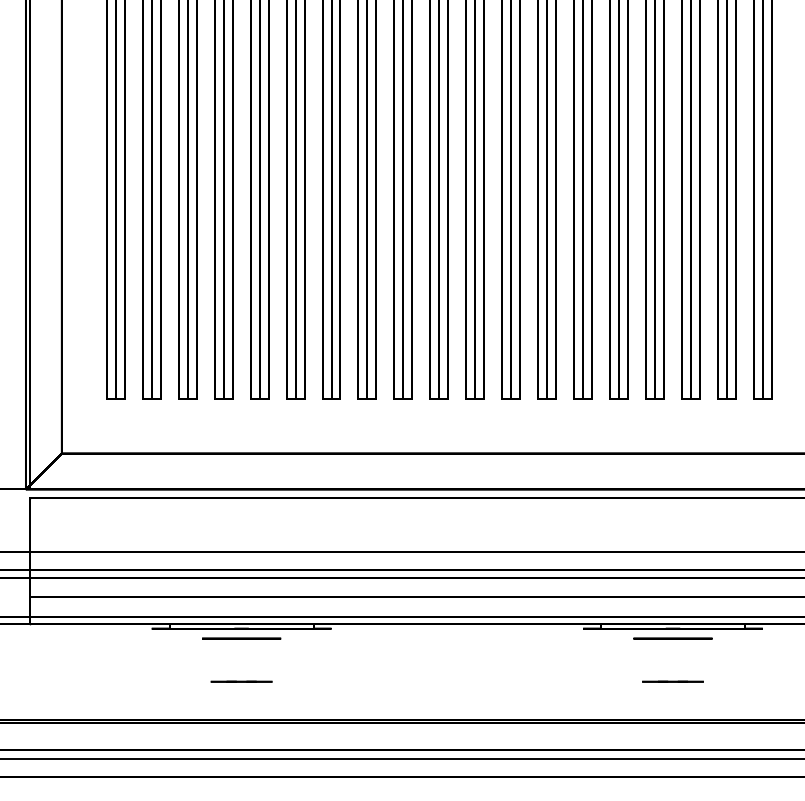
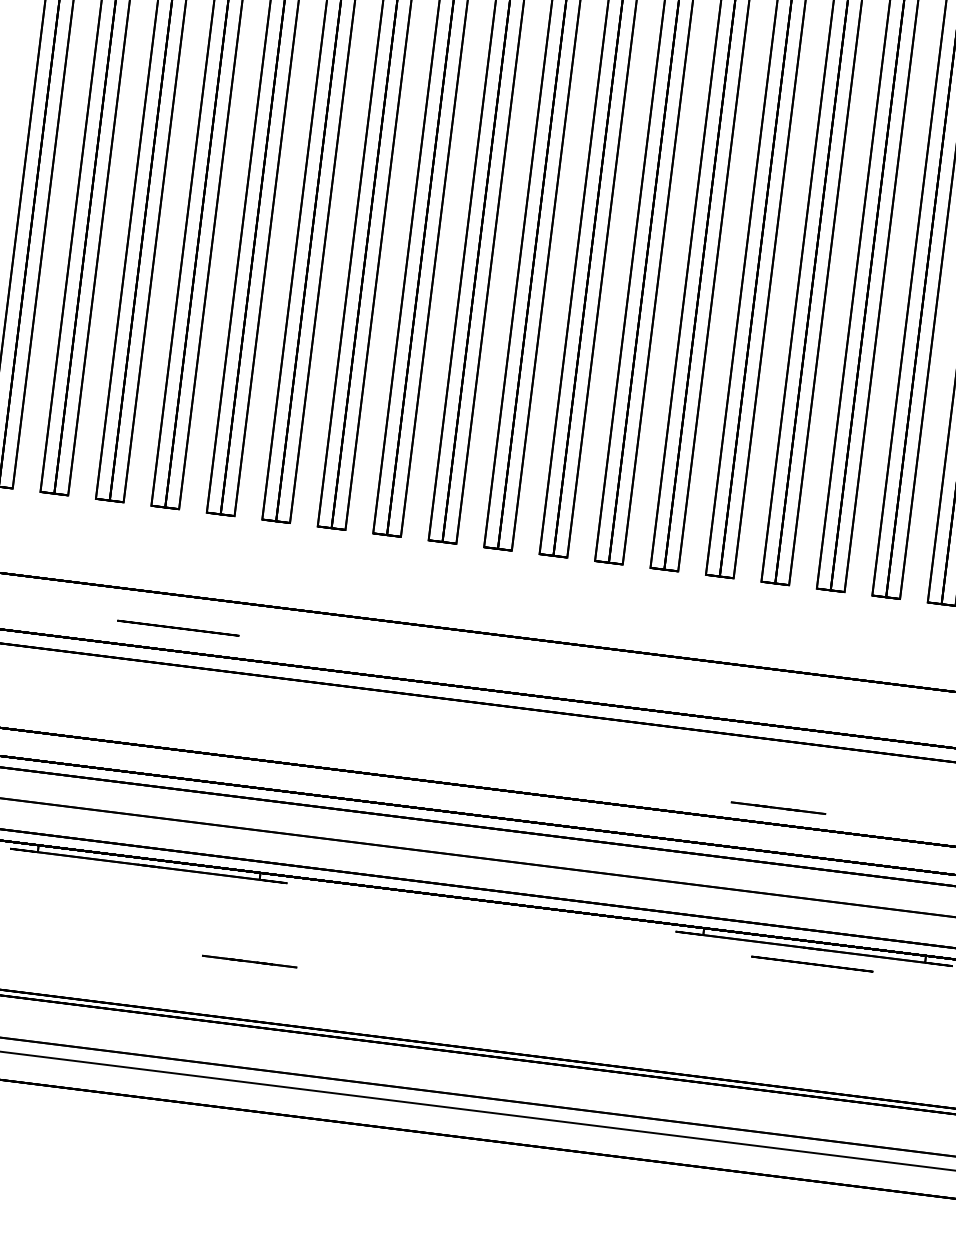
circle: (241, 638) -> (178, 628), moved
line: (241, 681) -> (249, 961), moved
line: (672, 681) -> (777, 807), moved

